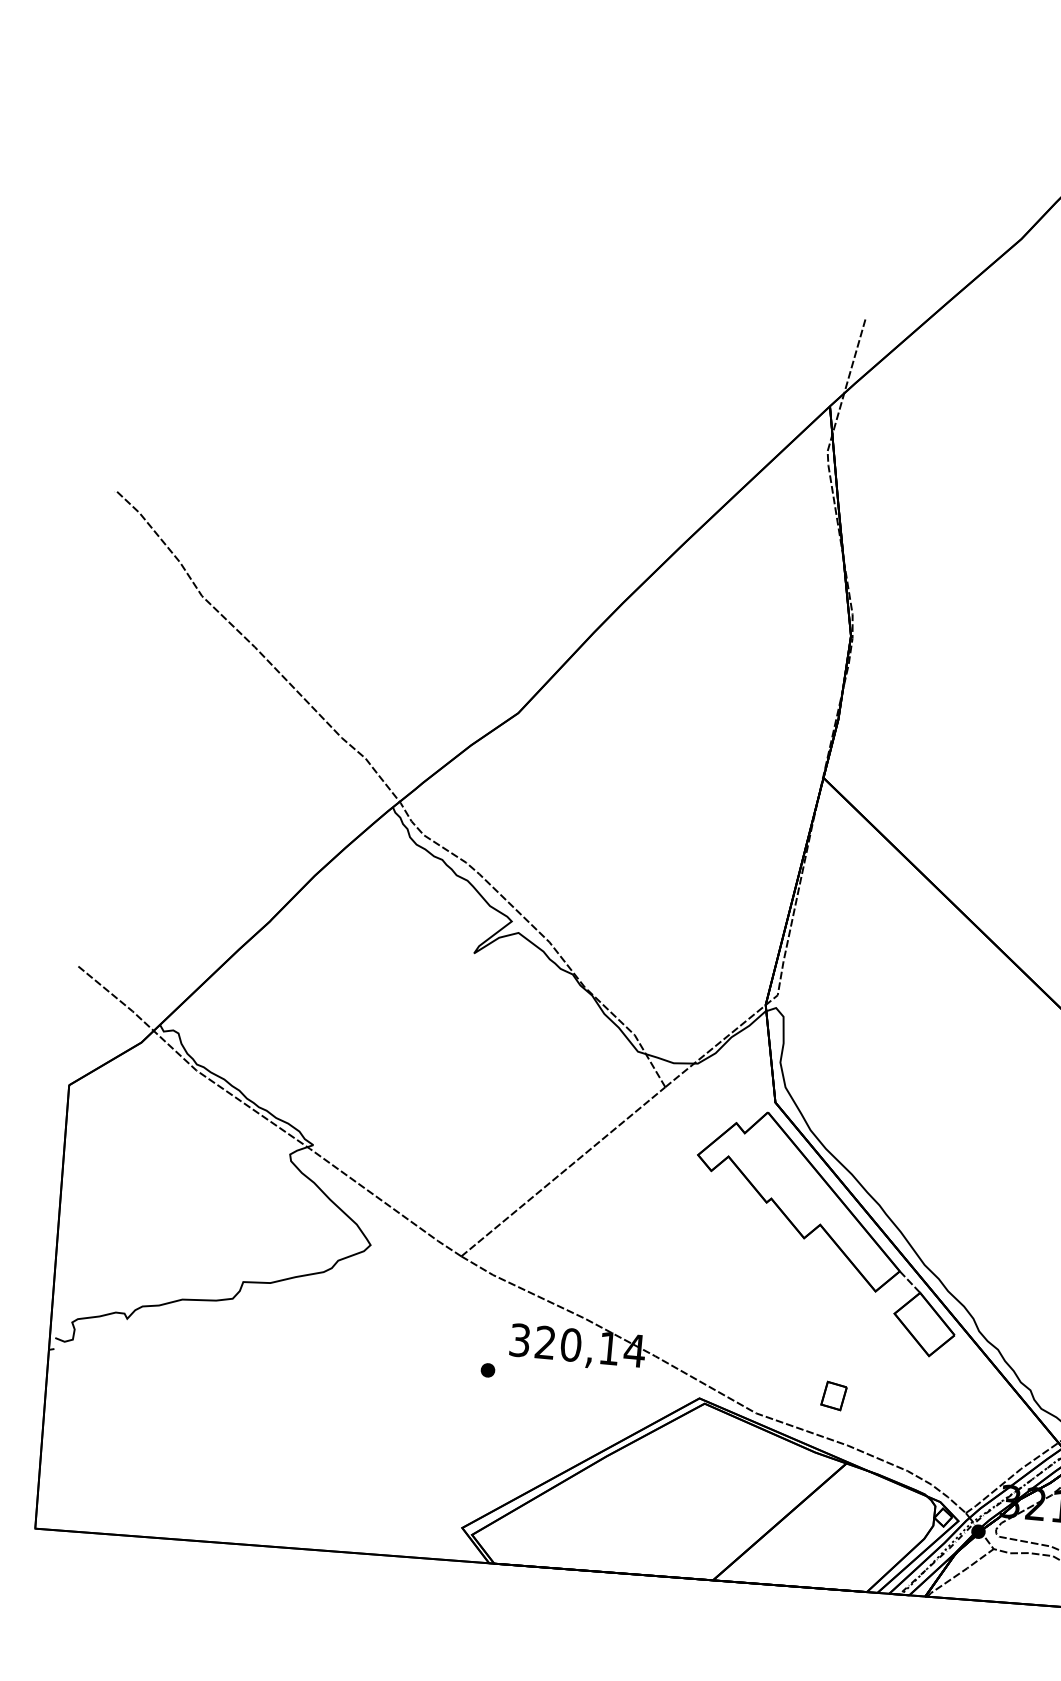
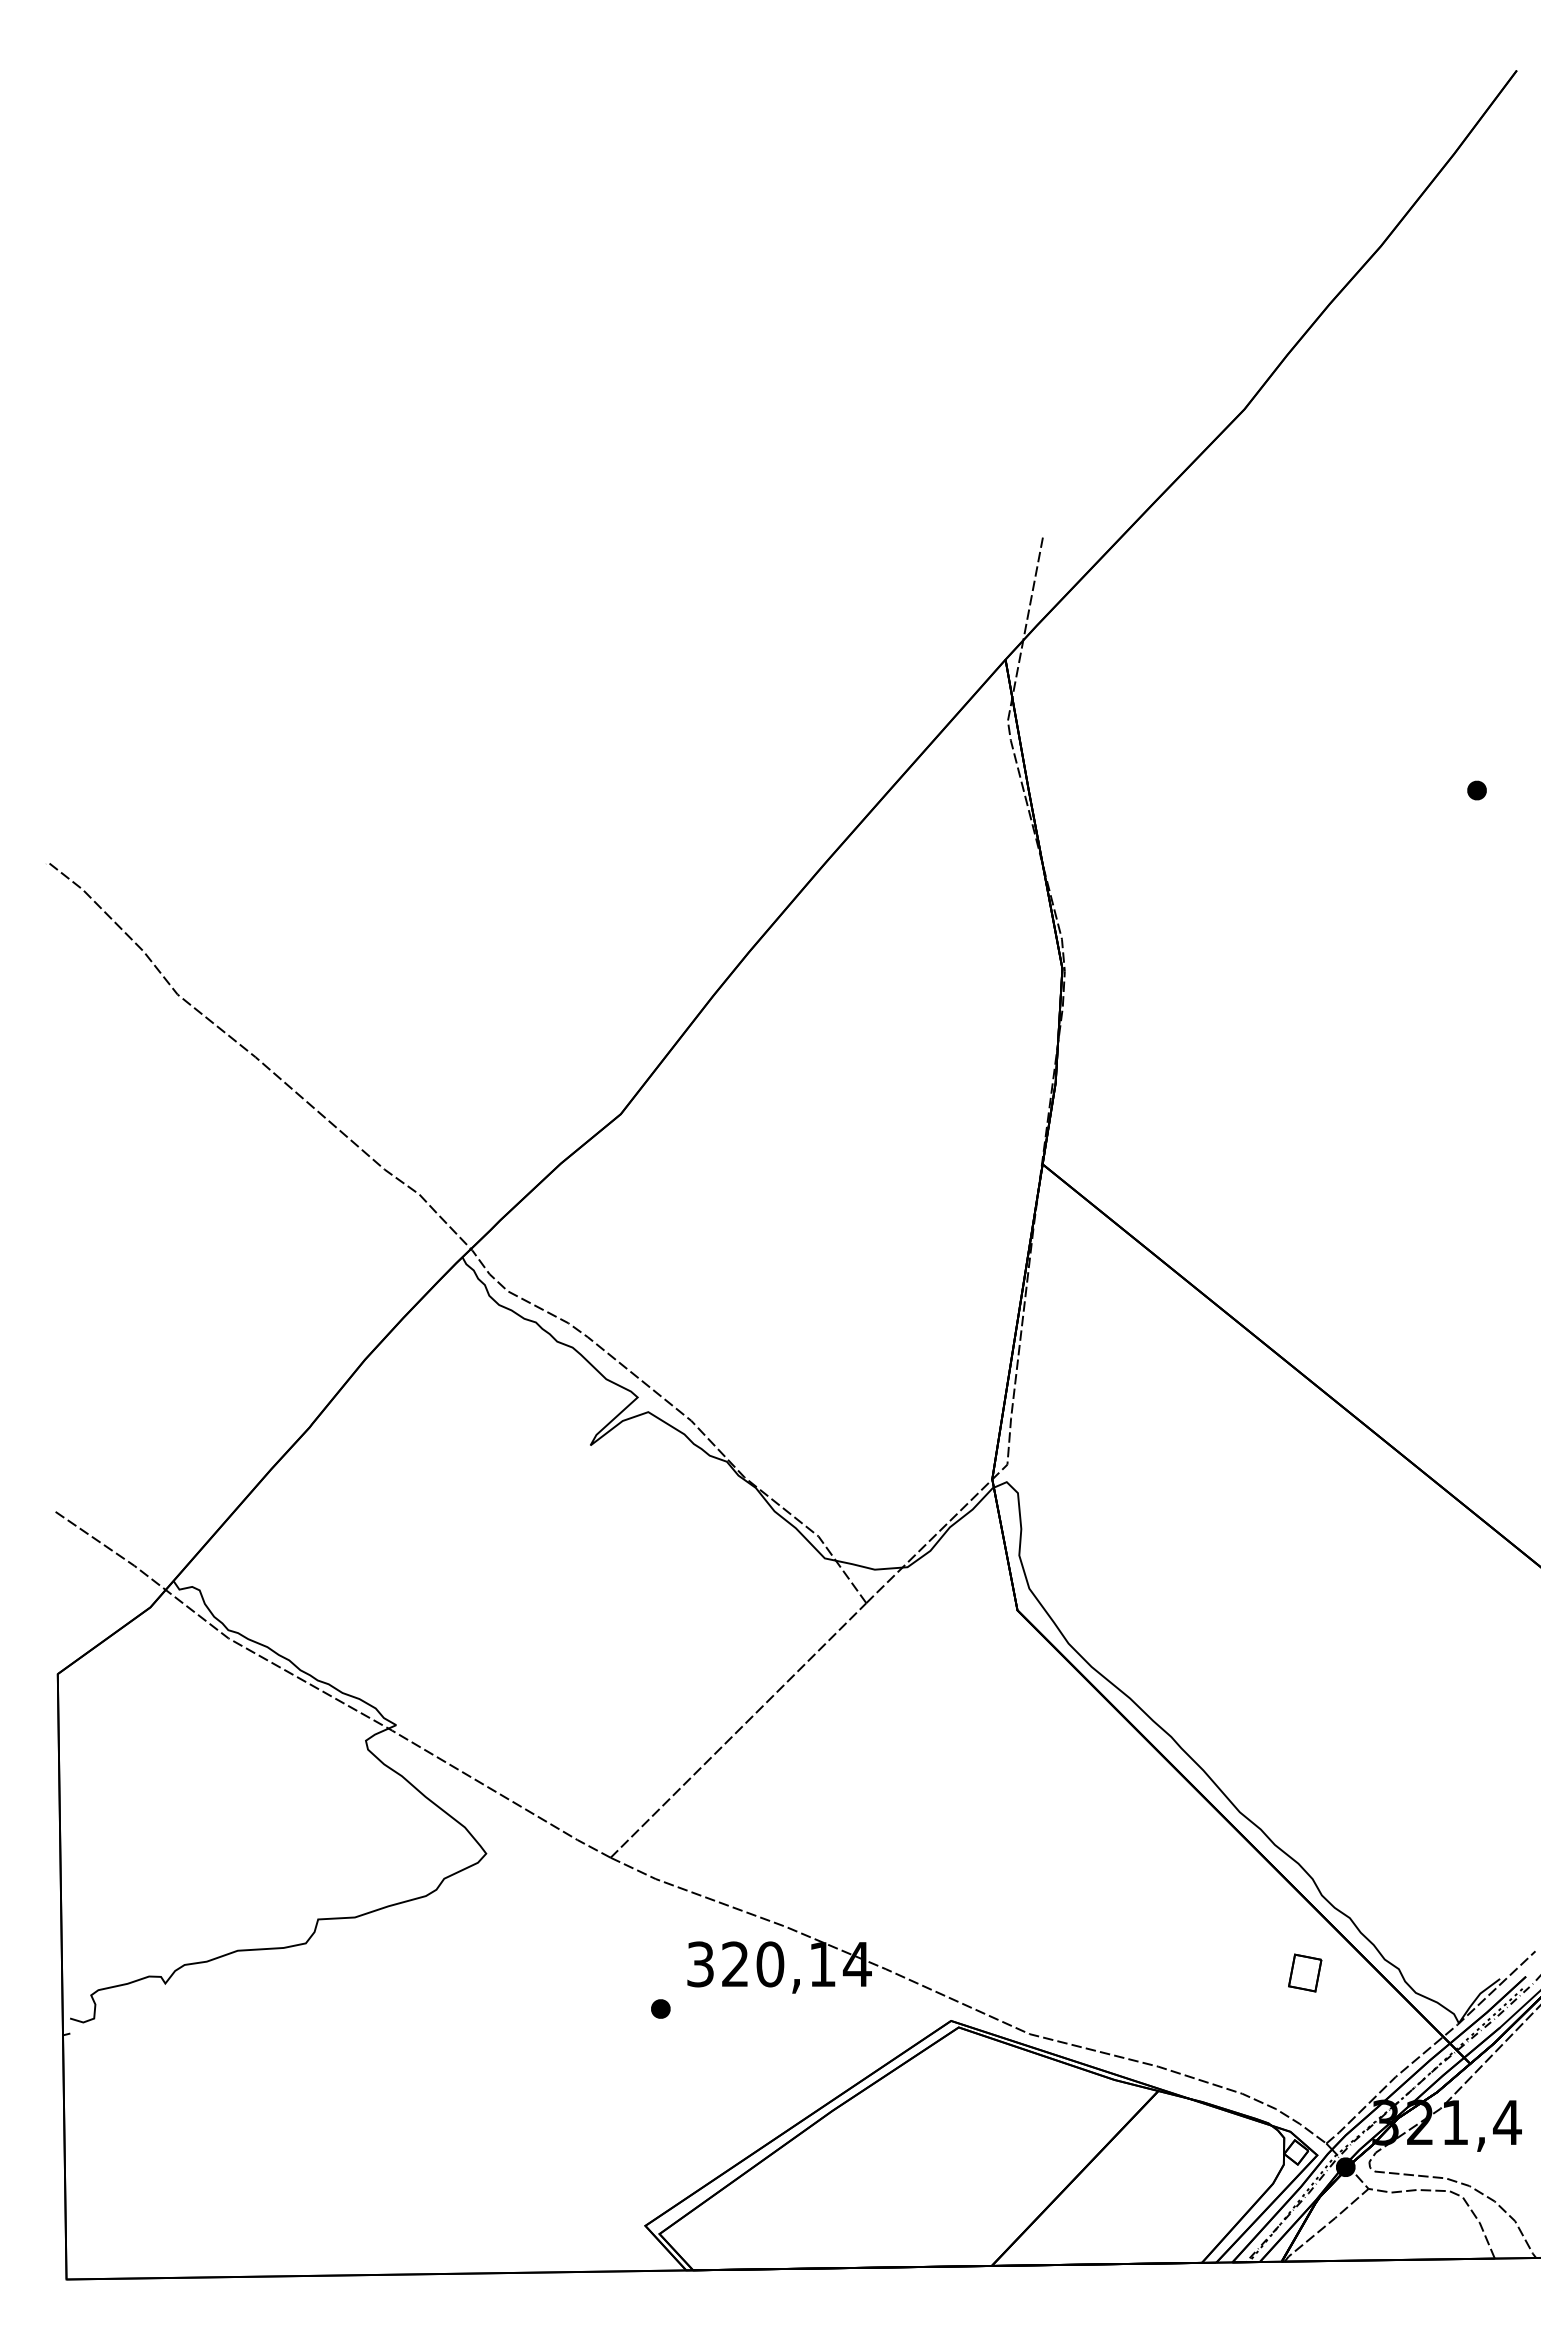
part: (827, 1232) -> (1103, 1780), removed
part: (834, 1395) -> (1305, 1972), moved

